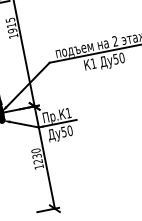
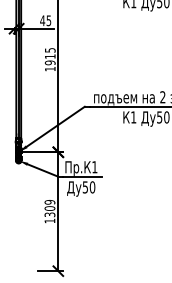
text: (36, 156) -> (49, 208), 1230 -> 1309

